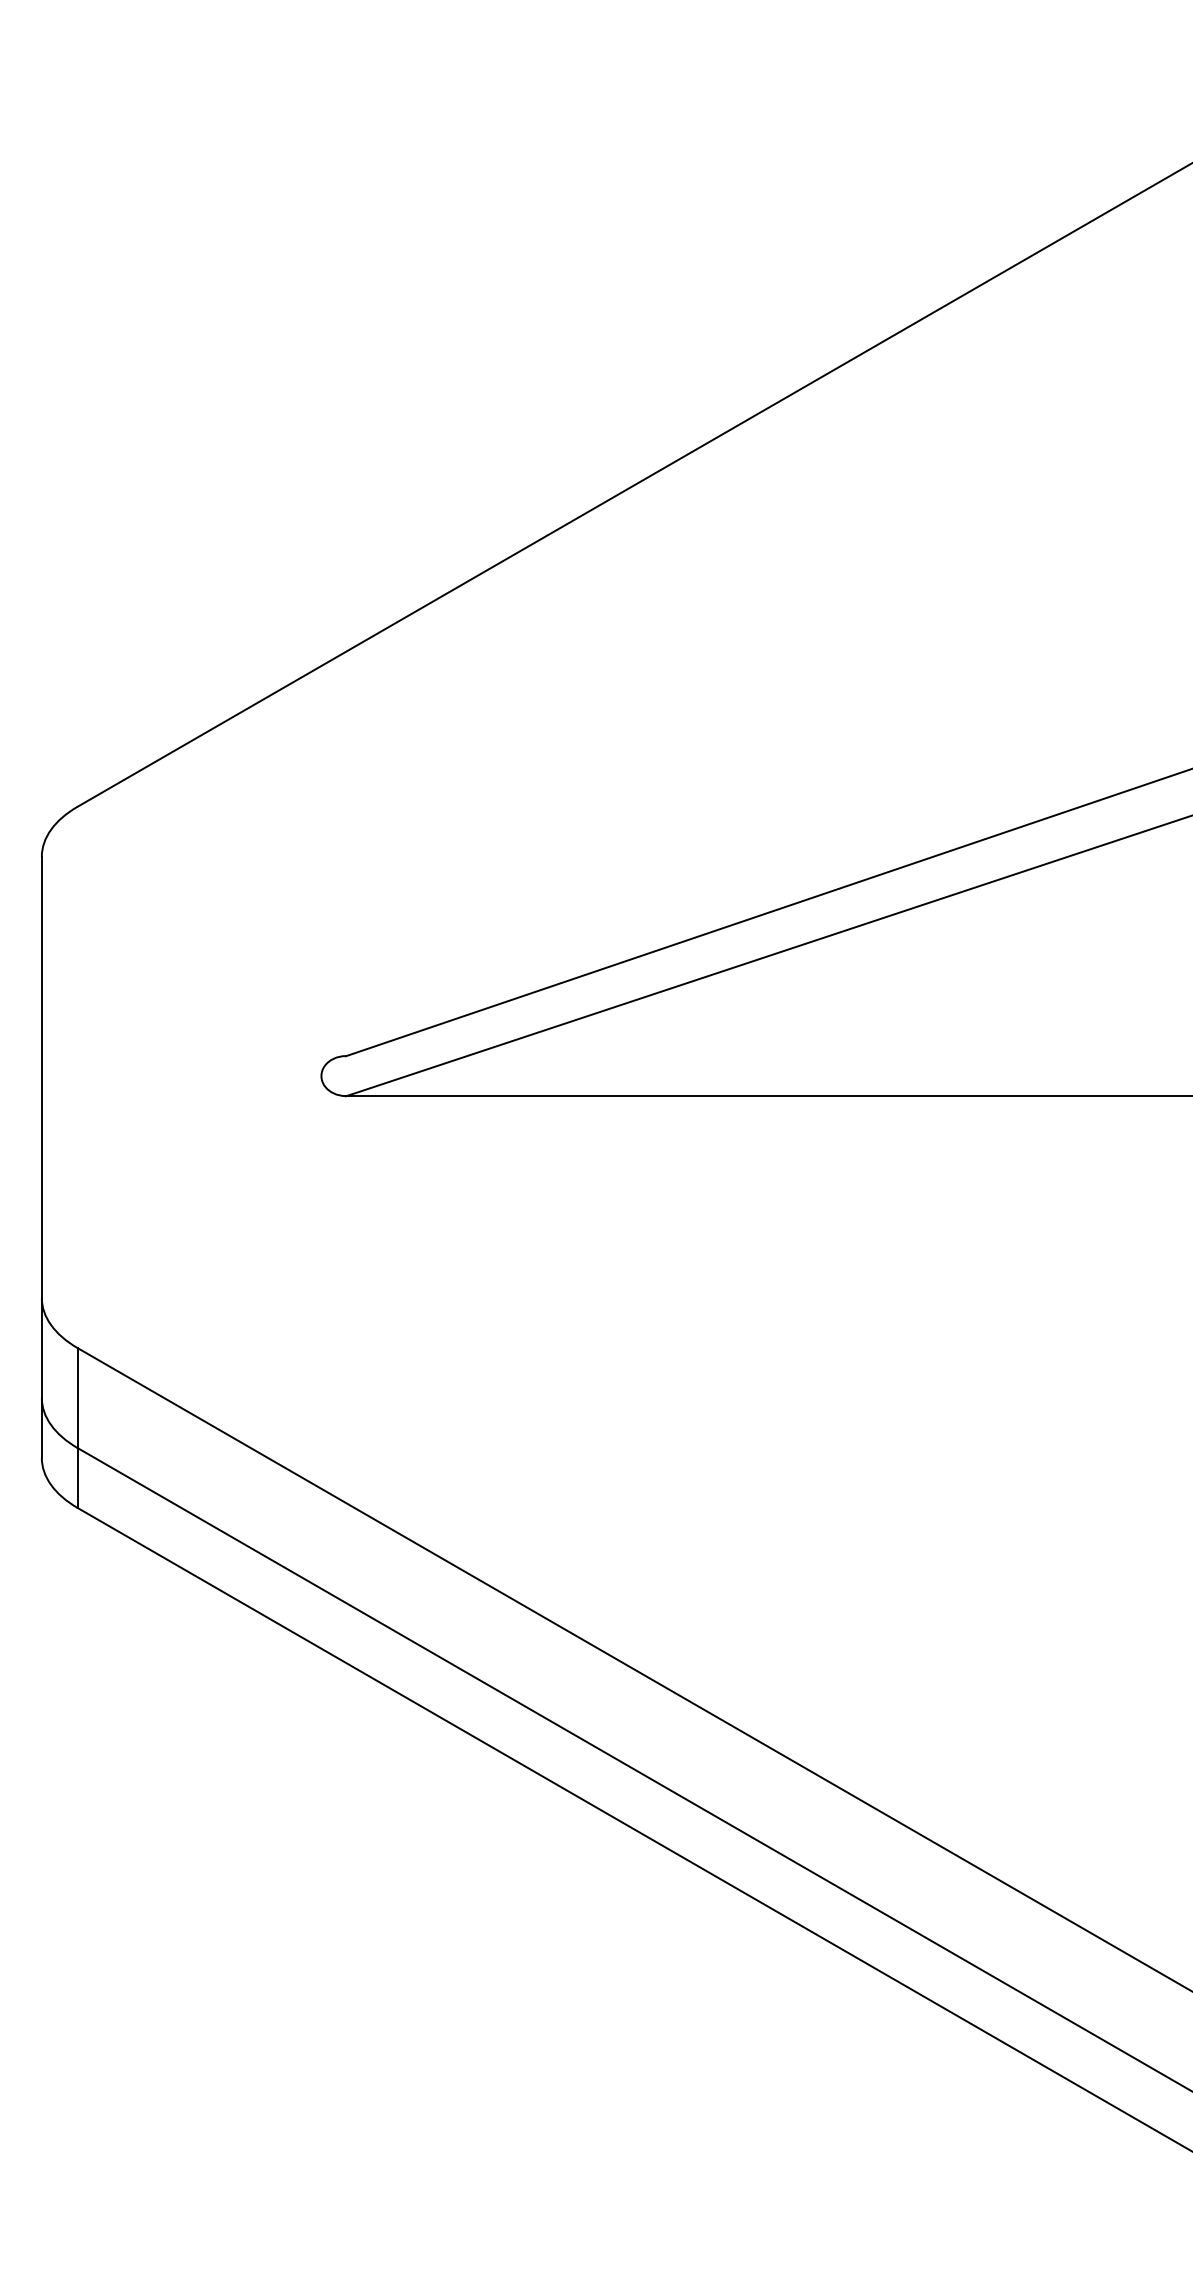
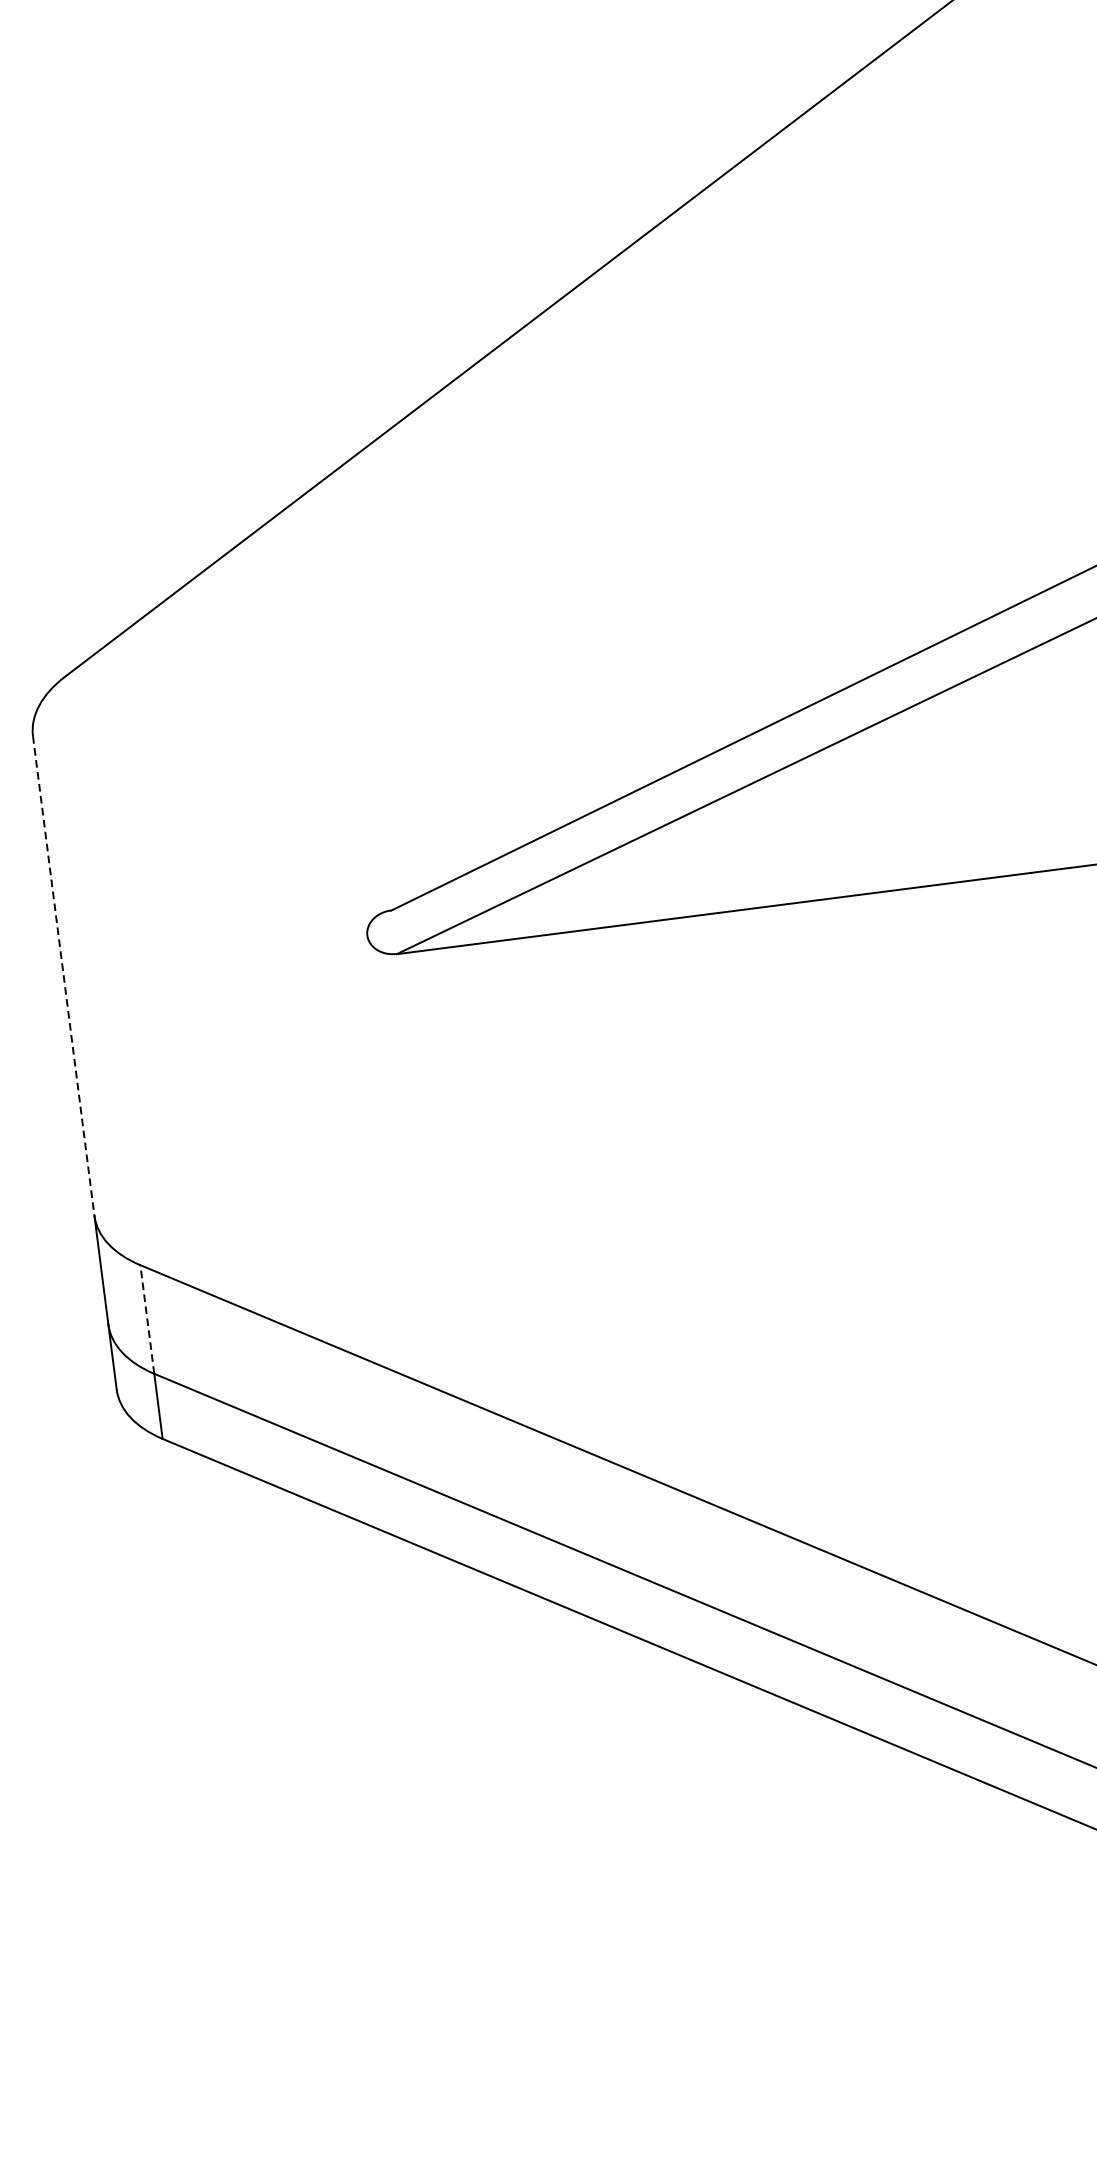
line: (41, 1077) -> (63, 976), solid -> dashed
line: (77, 1398) -> (147, 1319), solid -> dashed

